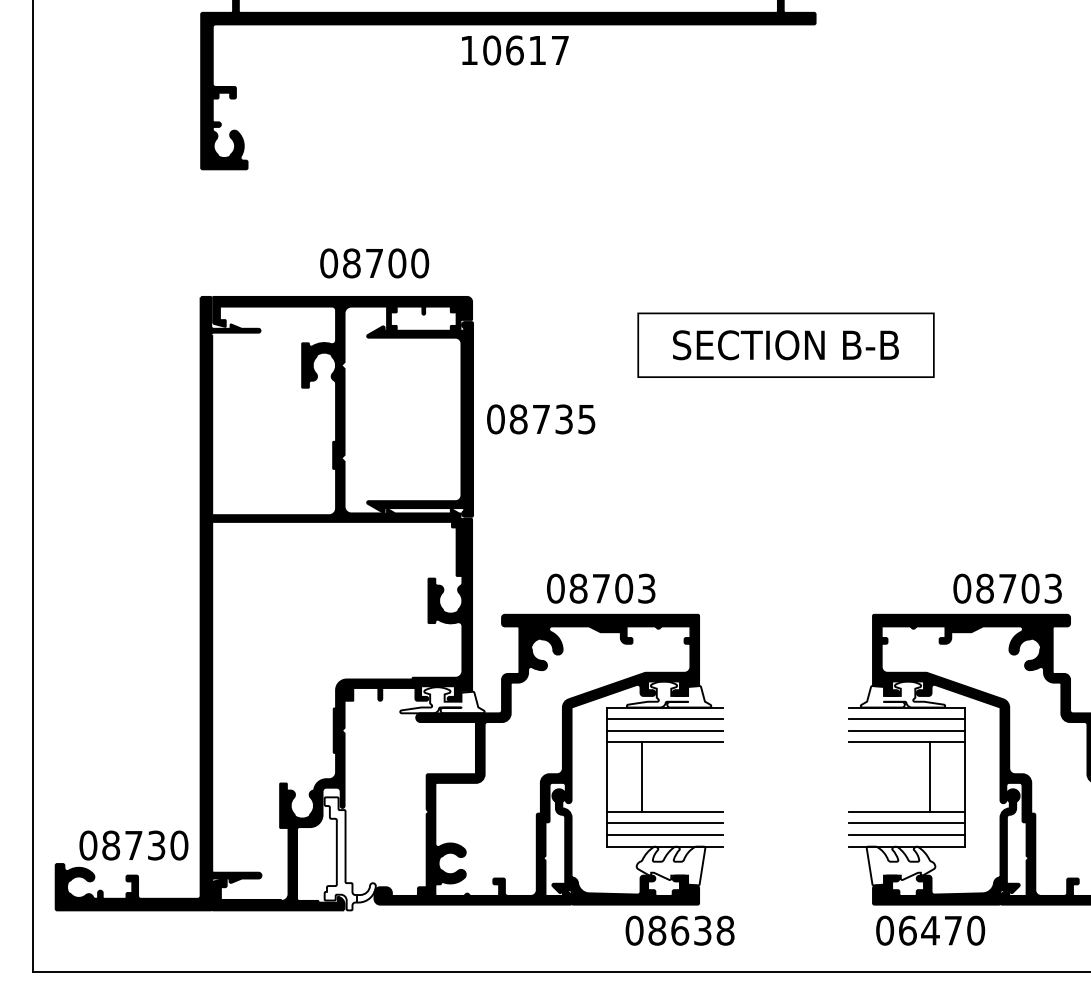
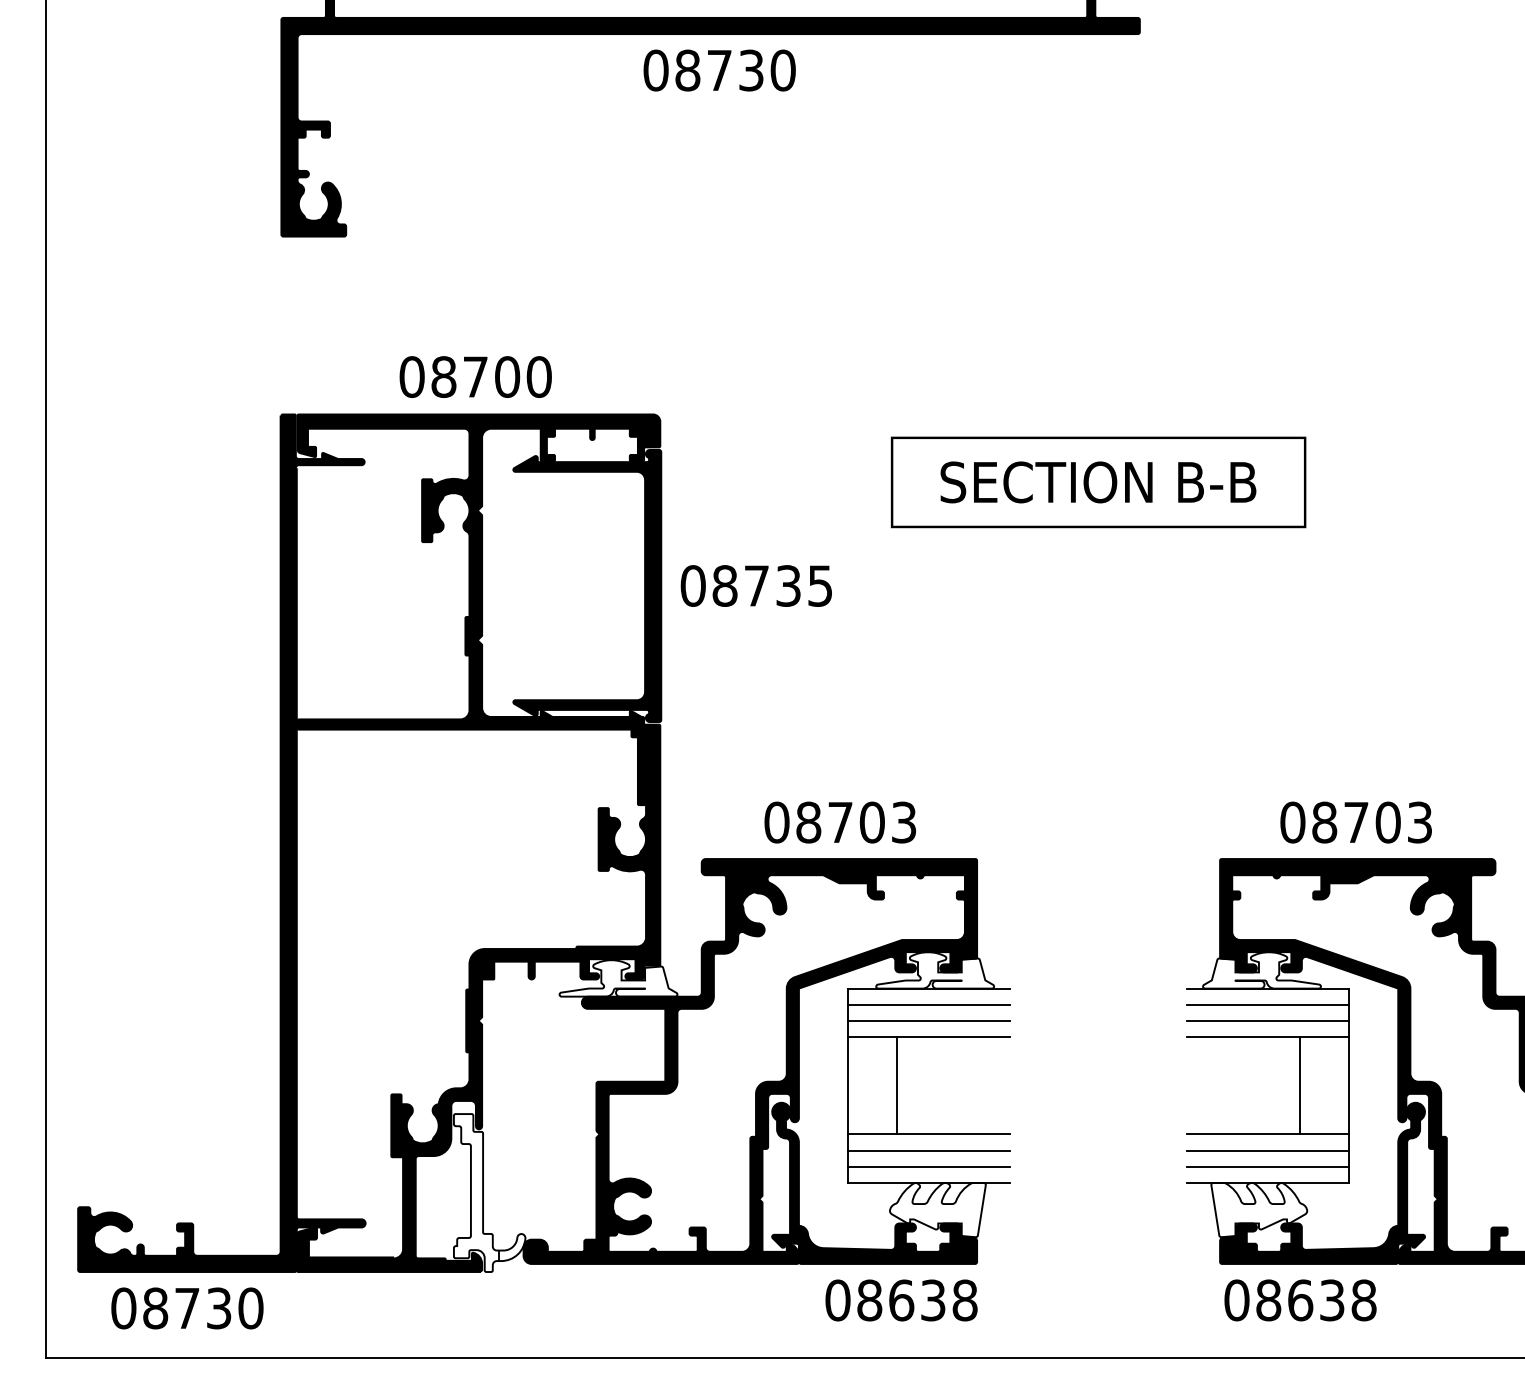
text: (514, 50) -> (719, 70), 10617 -> 08730
text: (374, 263) -> (475, 376), moved
text: (1007, 588) -> (1355, 822), moved
text: (133, 845) -> (187, 1308), moved
text: (680, 930) -> (901, 1300), moved
text: (941, 930) -> (1316, 1300), 06470 -> 08638

